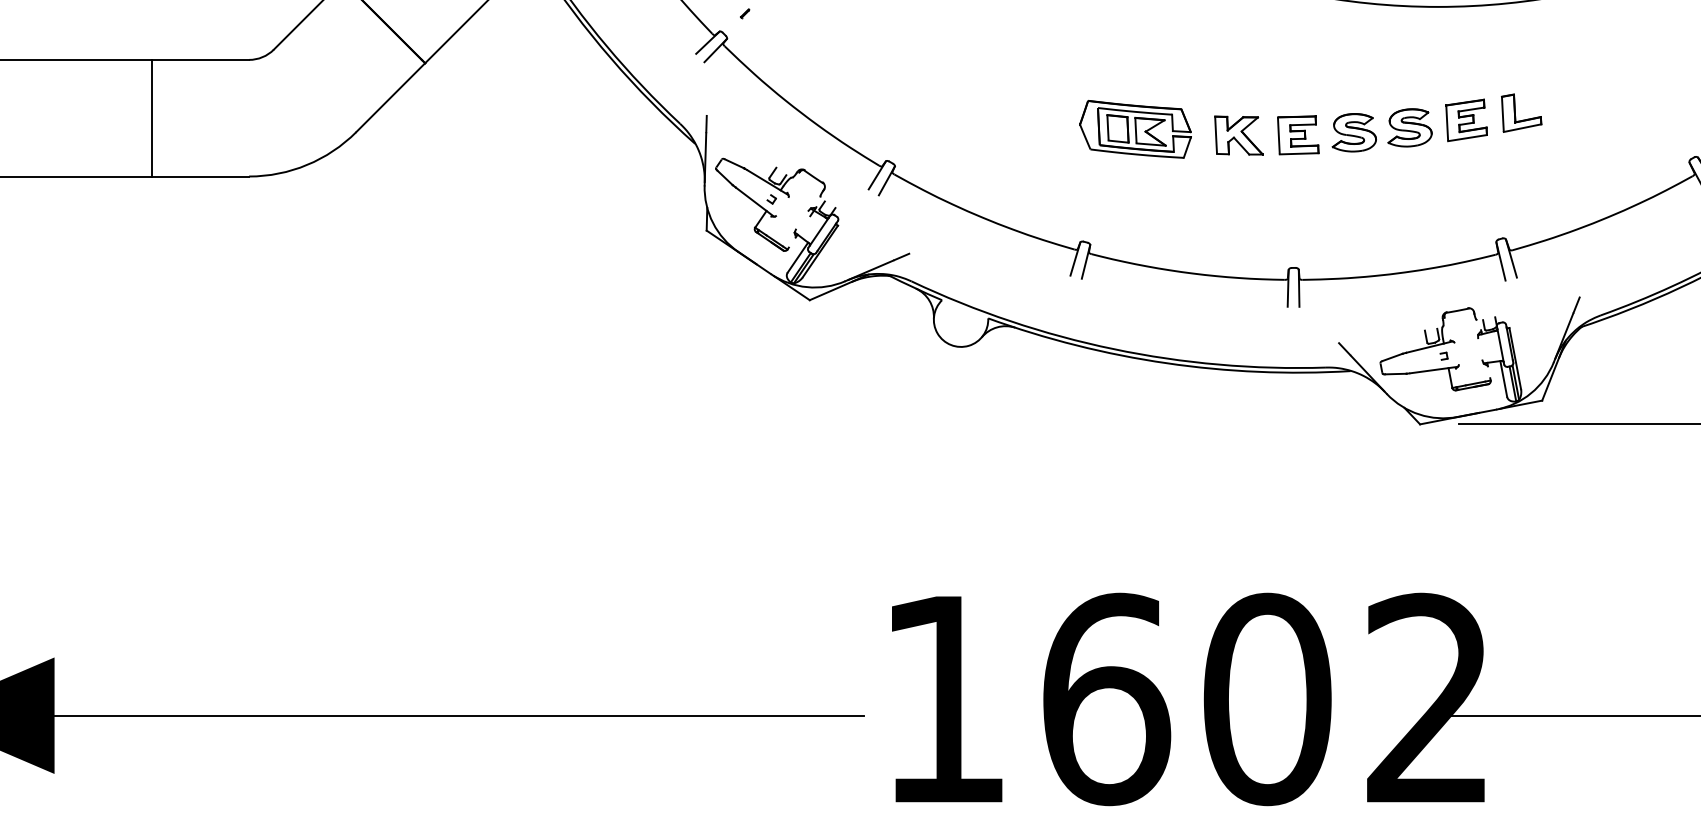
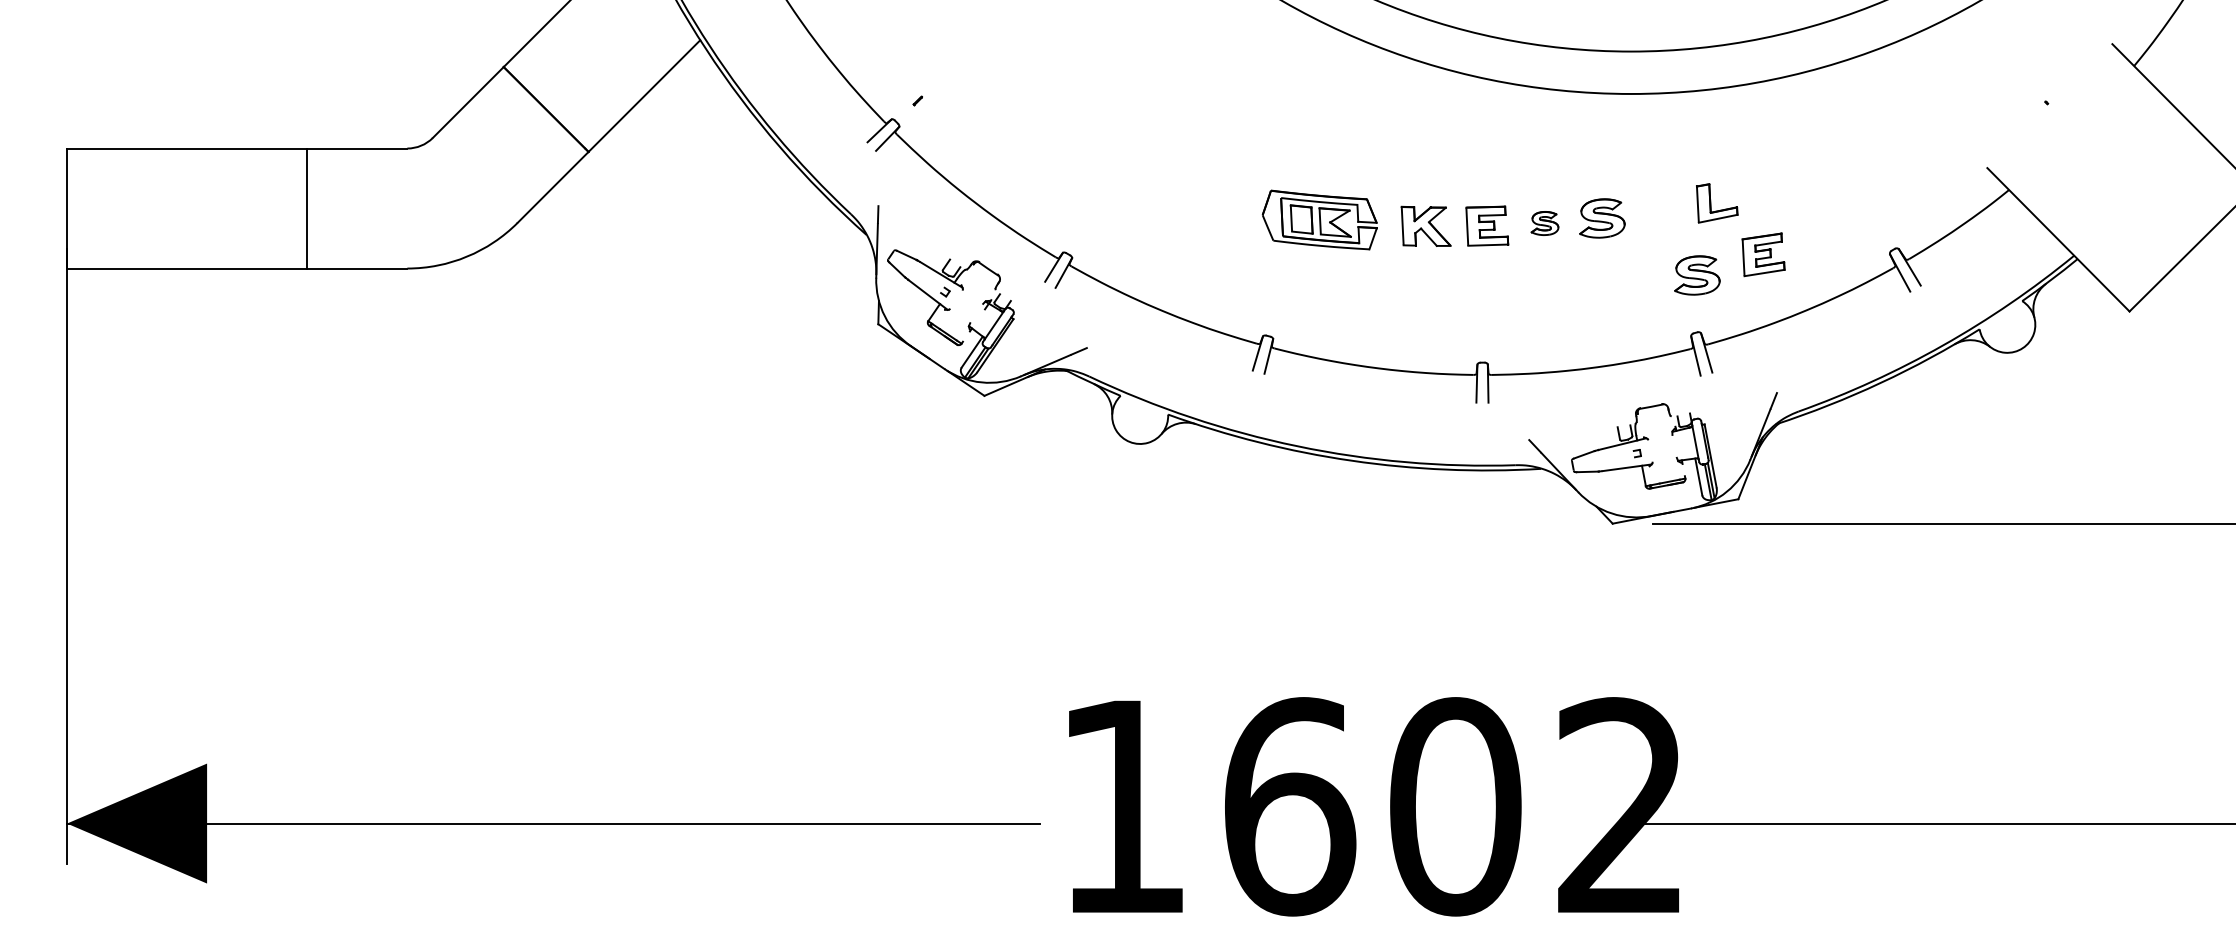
part: (1466, 120) -> (1763, 254), moved
part: (1353, 132) -> (1544, 223), size x0.6
part: (1502, 183) -> (1697, 275), added

